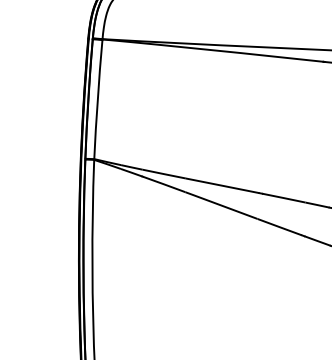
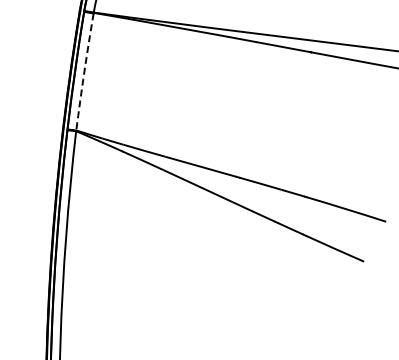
arc: (97, 99) -> (84, 71), solid -> dashed

